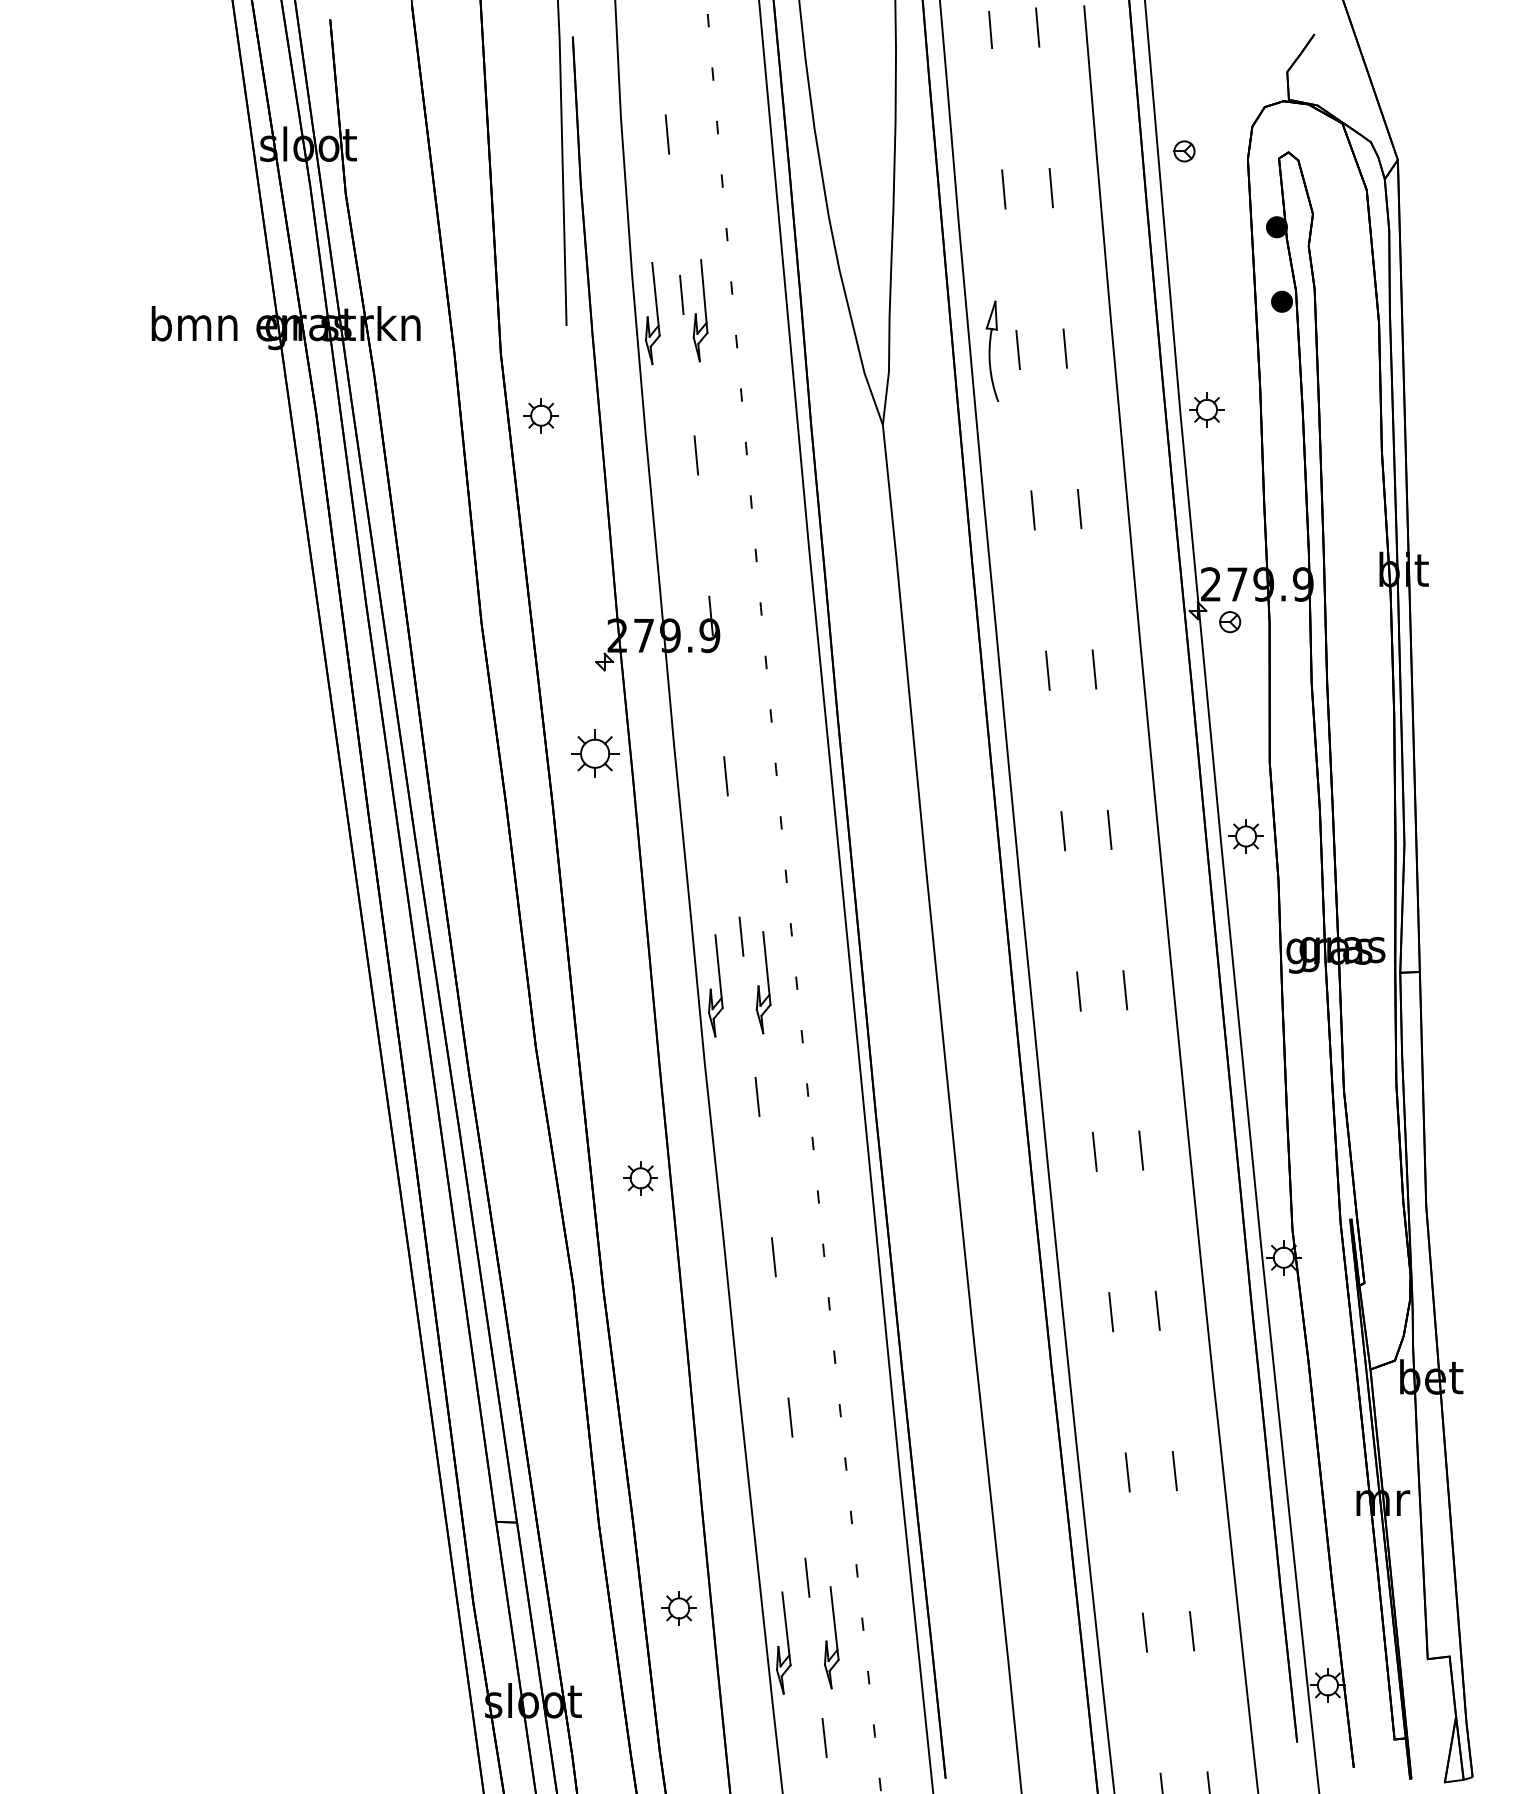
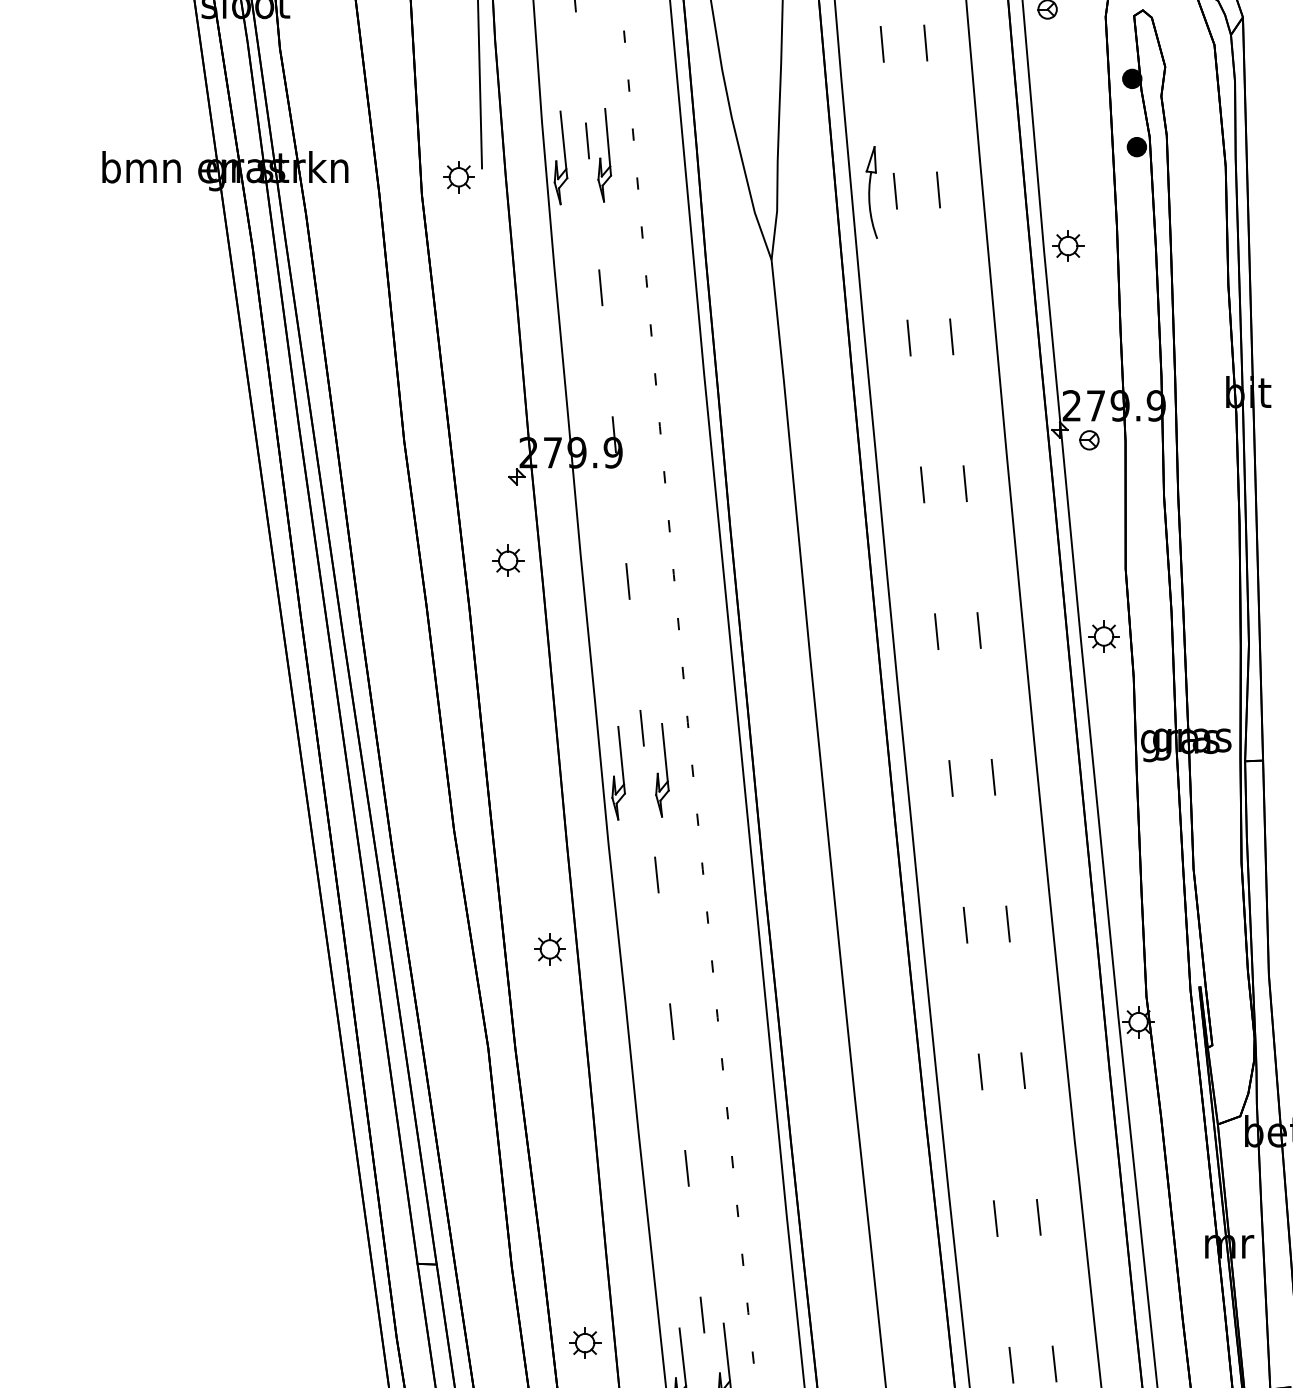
part: (540, 415) -> (458, 177), moved
part: (594, 753) -> (507, 560), size x0.71

